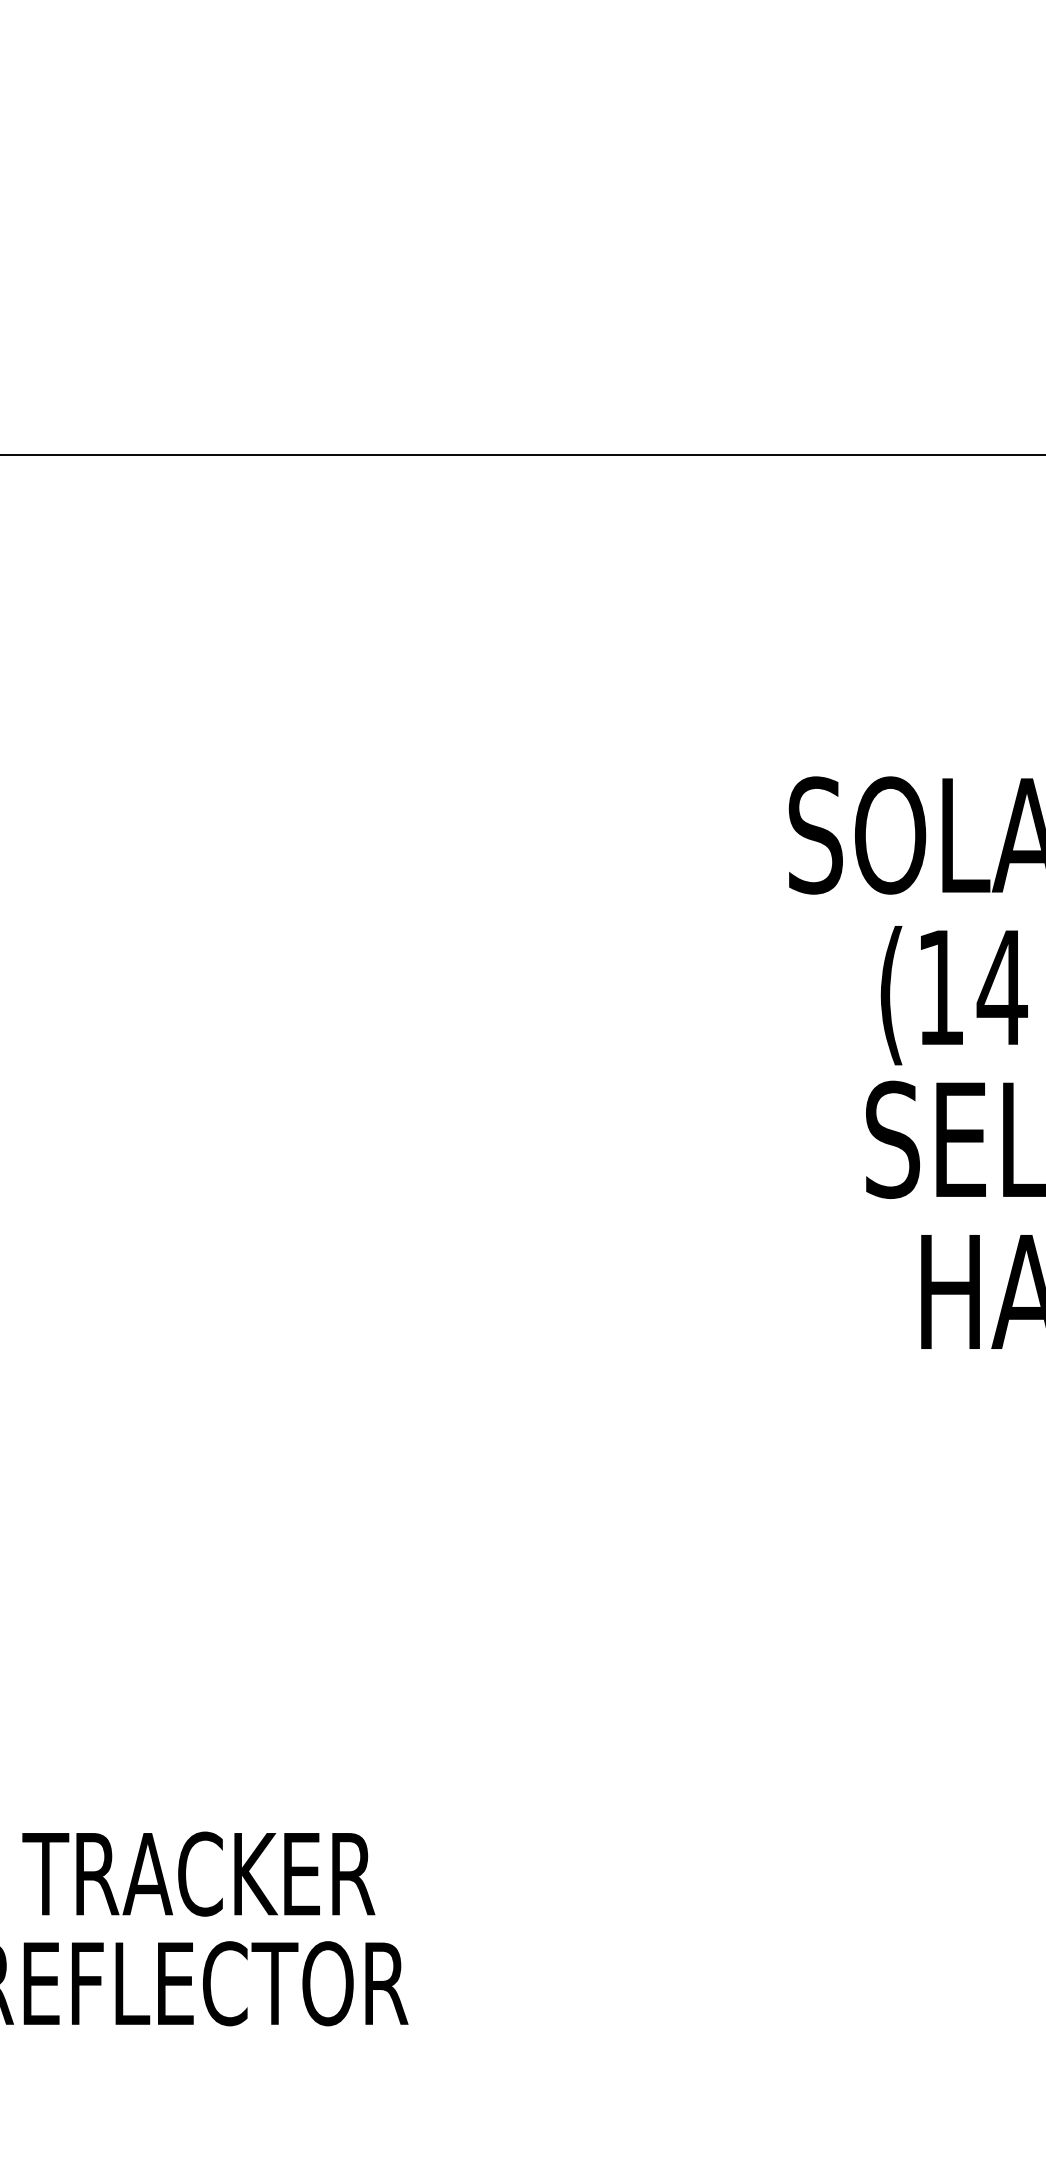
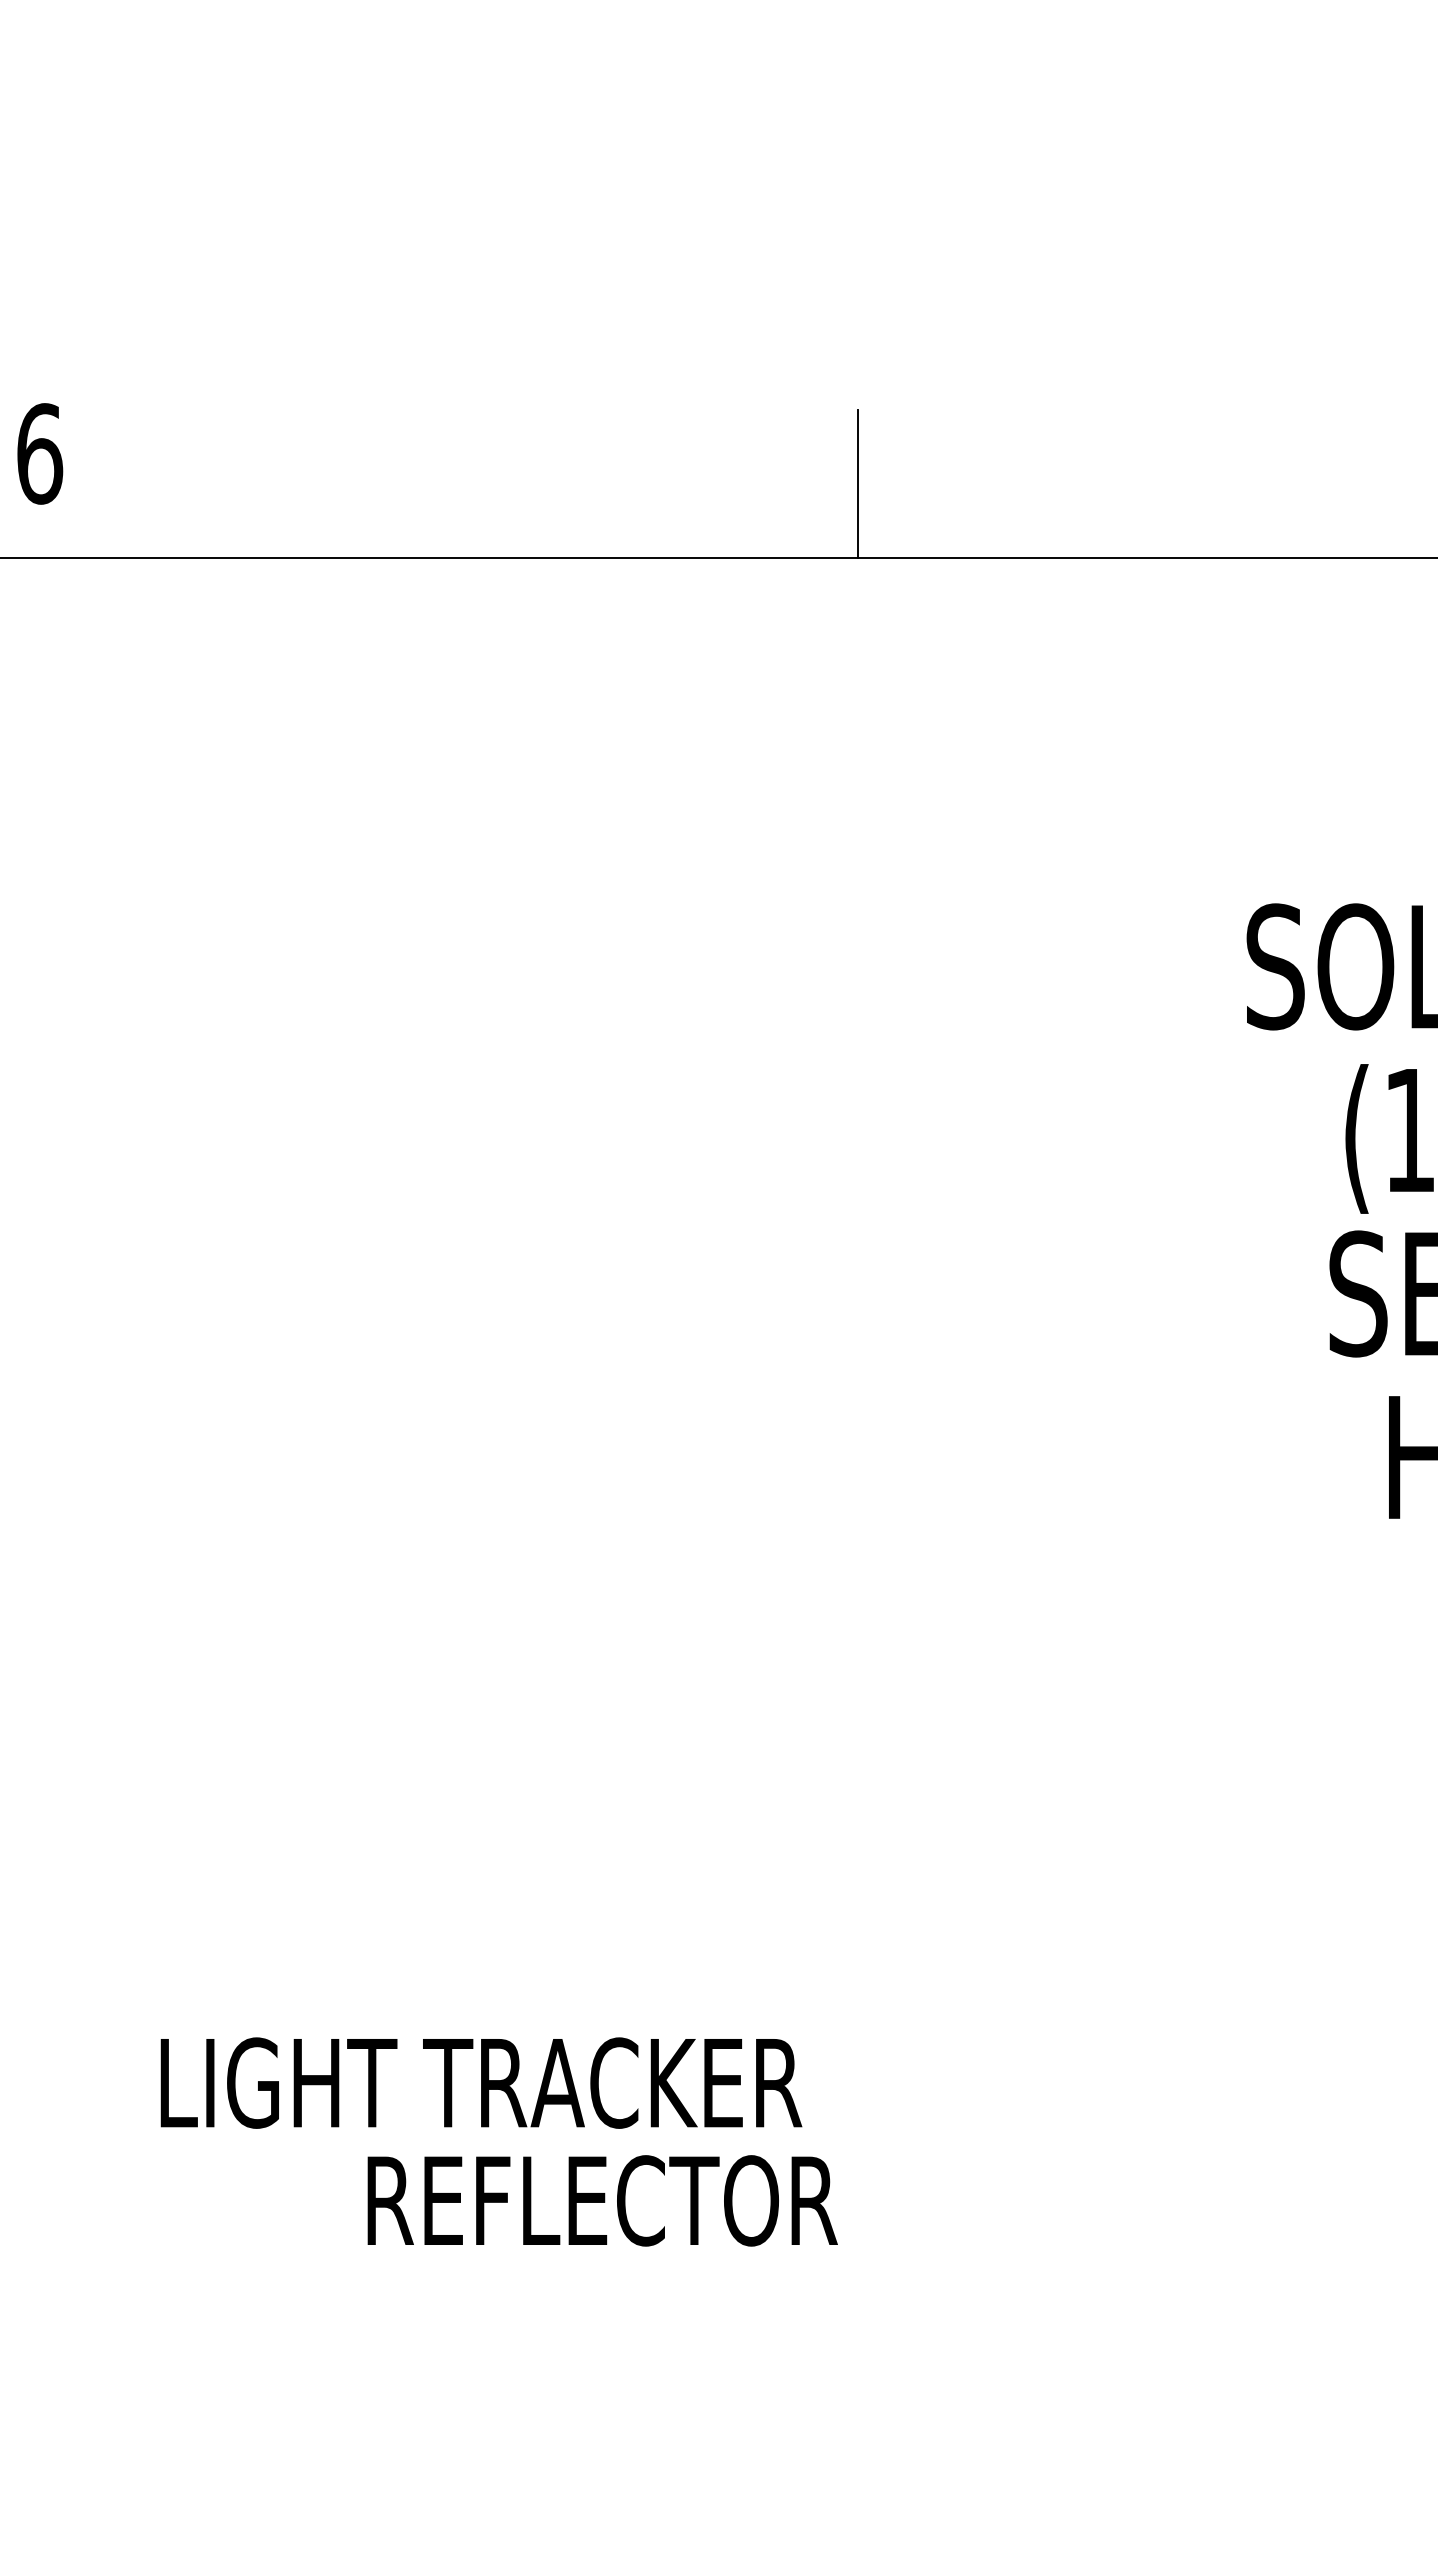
line: (427, 385) -> (858, 483), added

